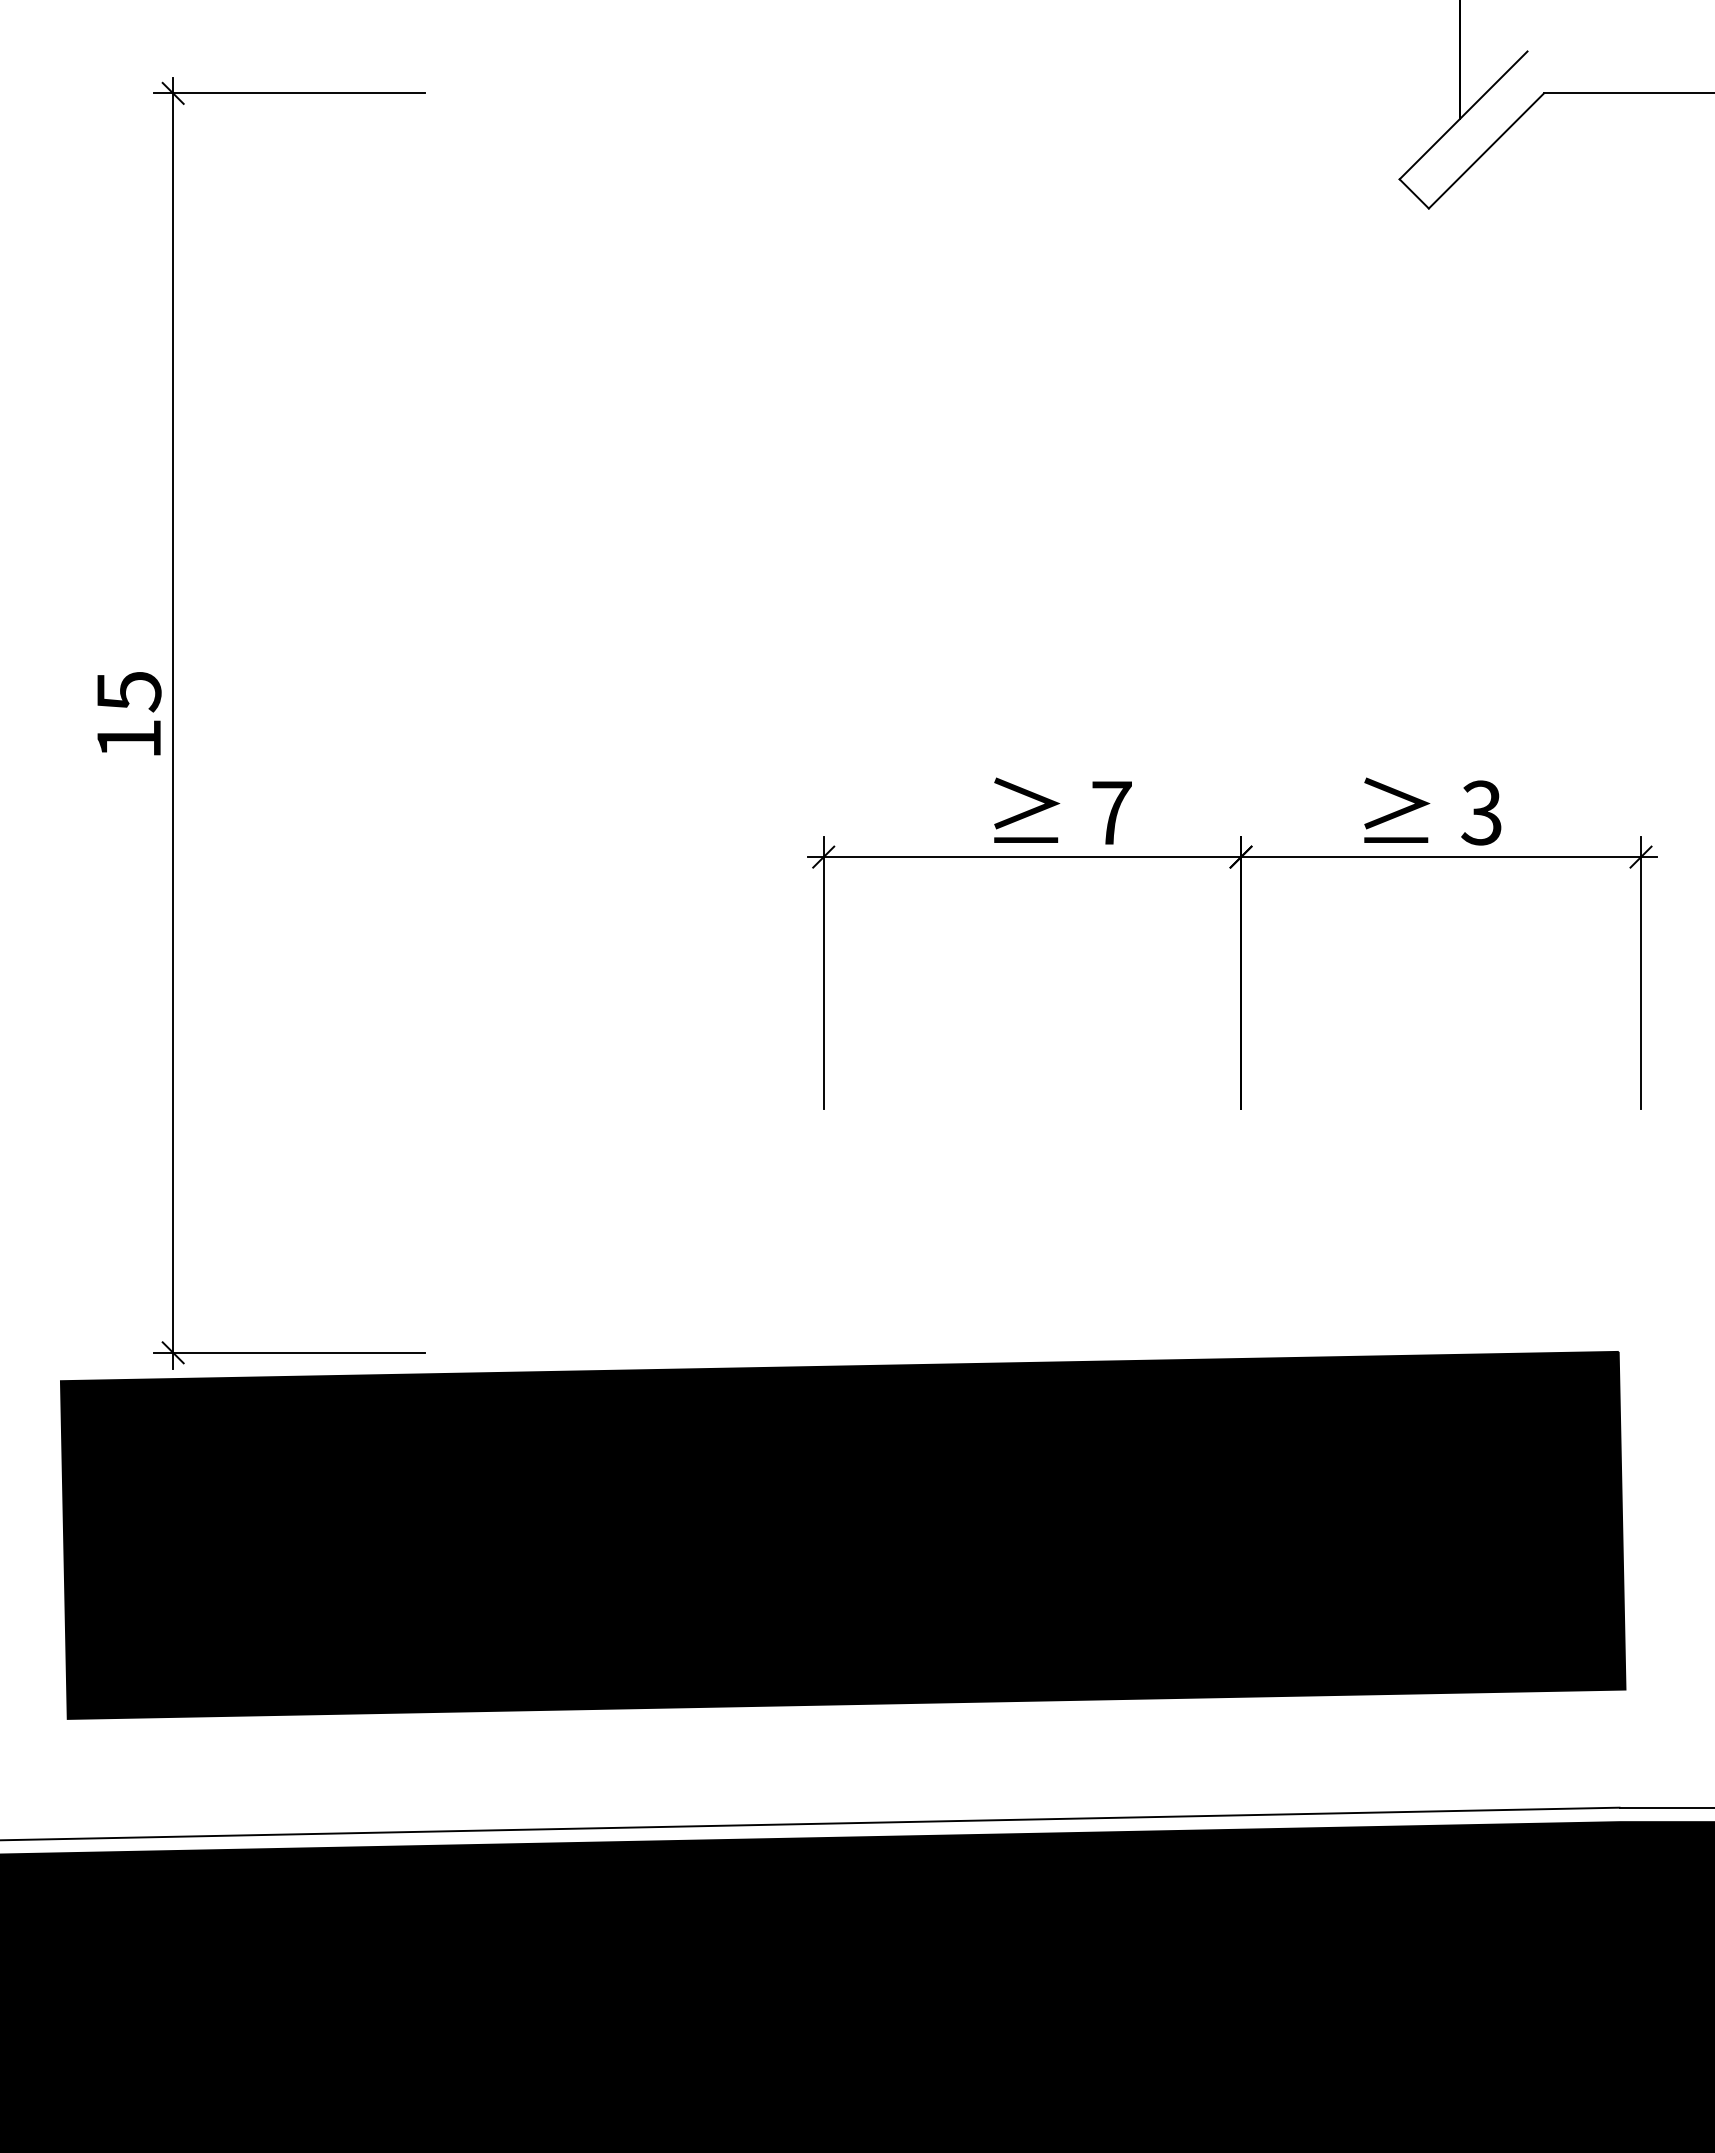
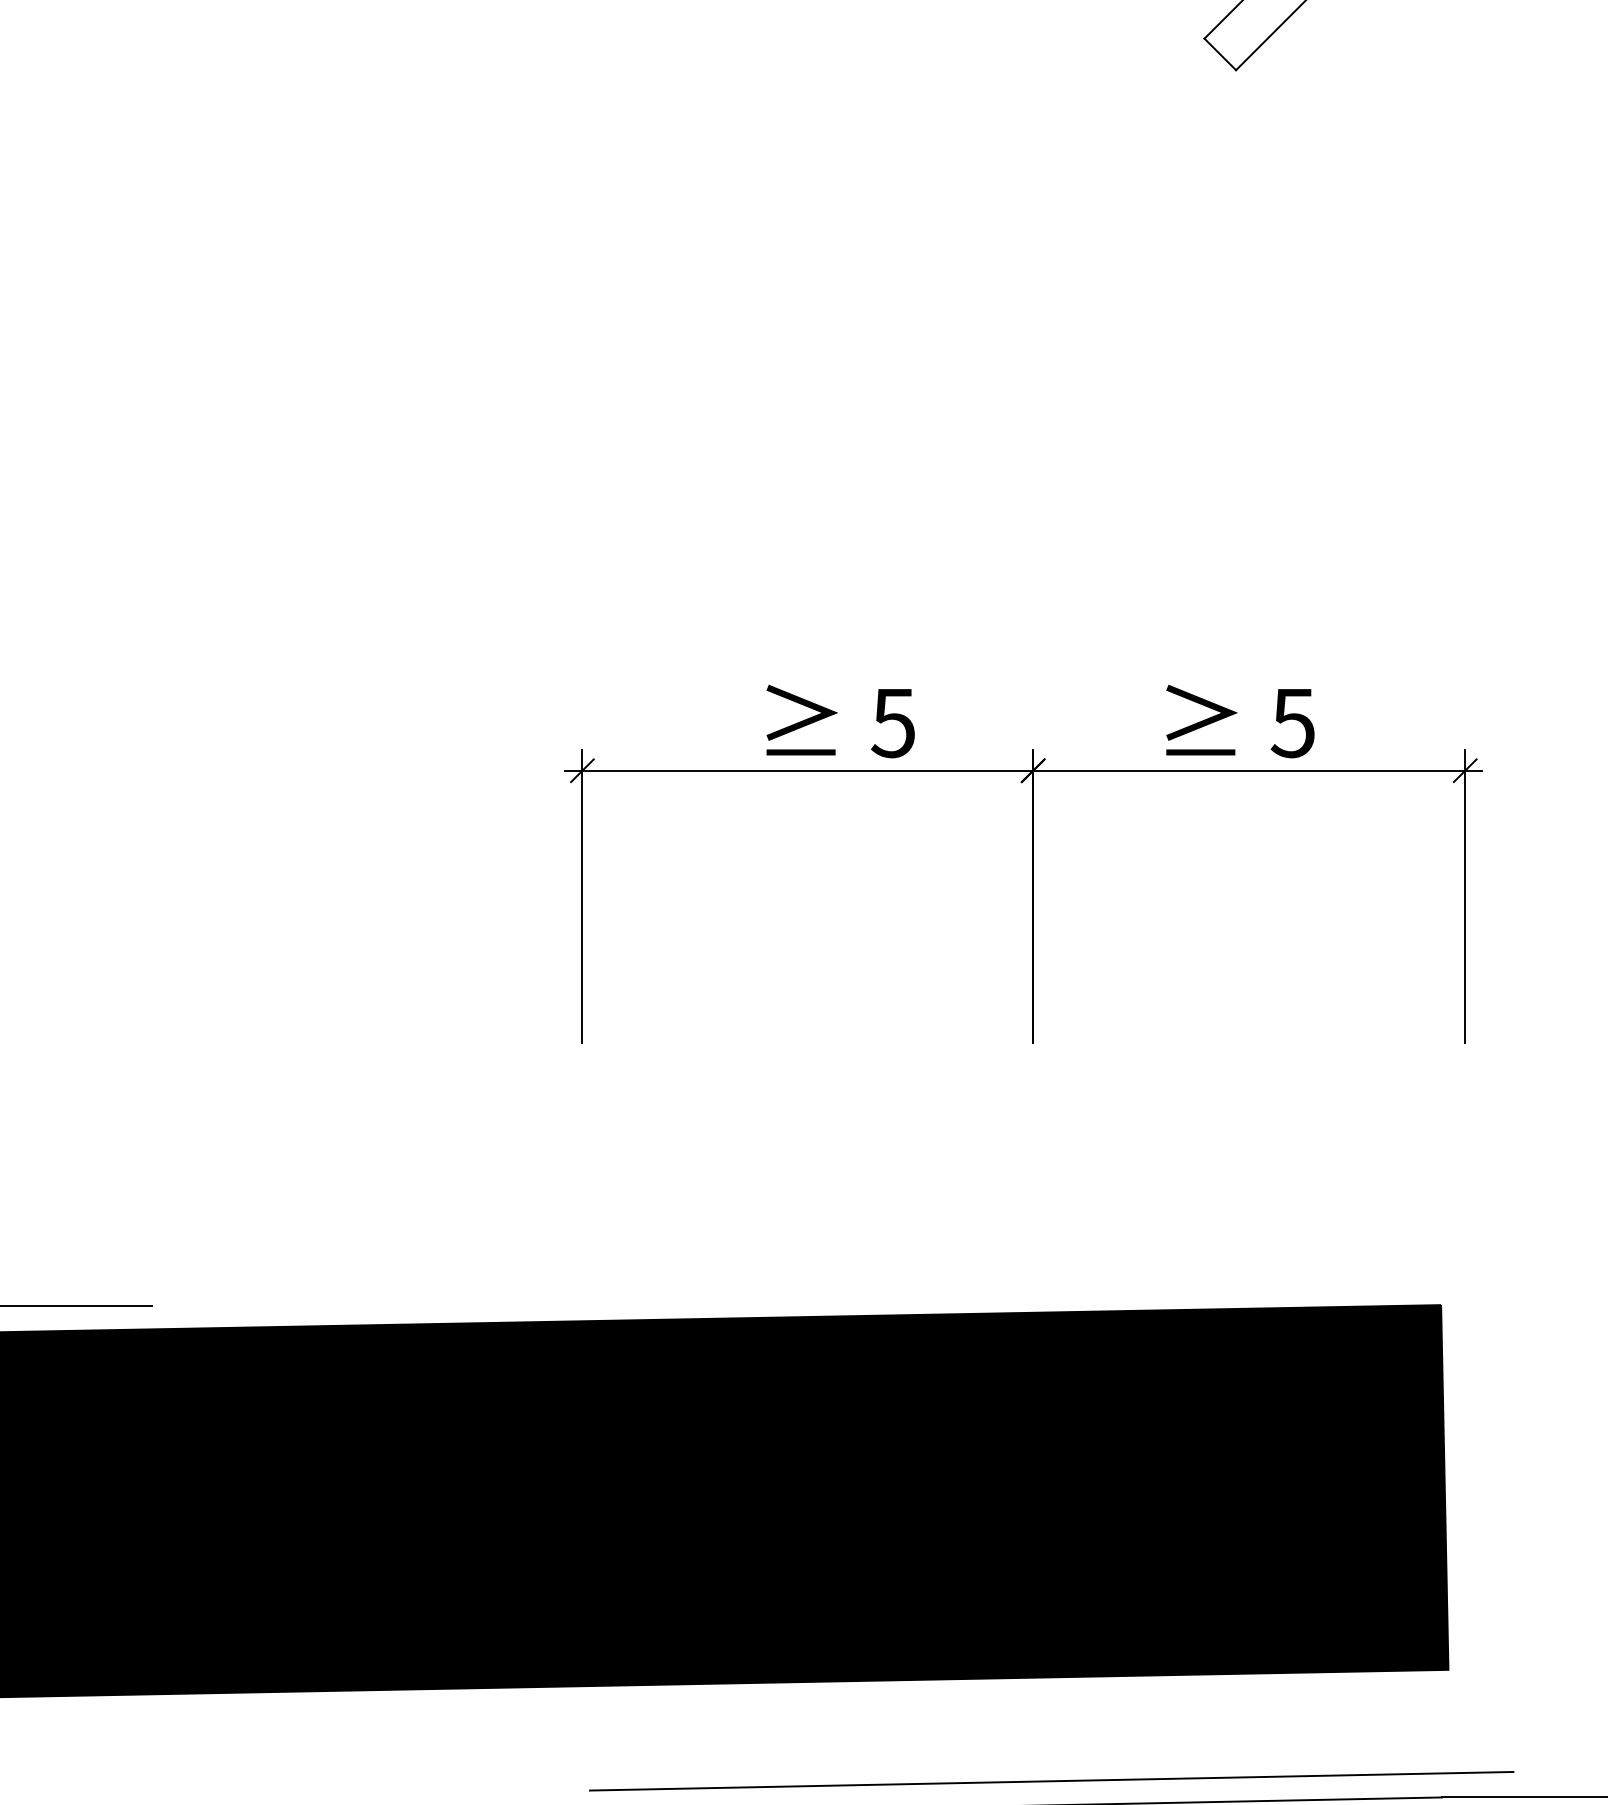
text: (1481, 812) -> (1292, 722), 3 -> 5
text: (1110, 813) -> (892, 723), 7 -> 5
line: (1257, 1792) -> (1050, 1781), added

